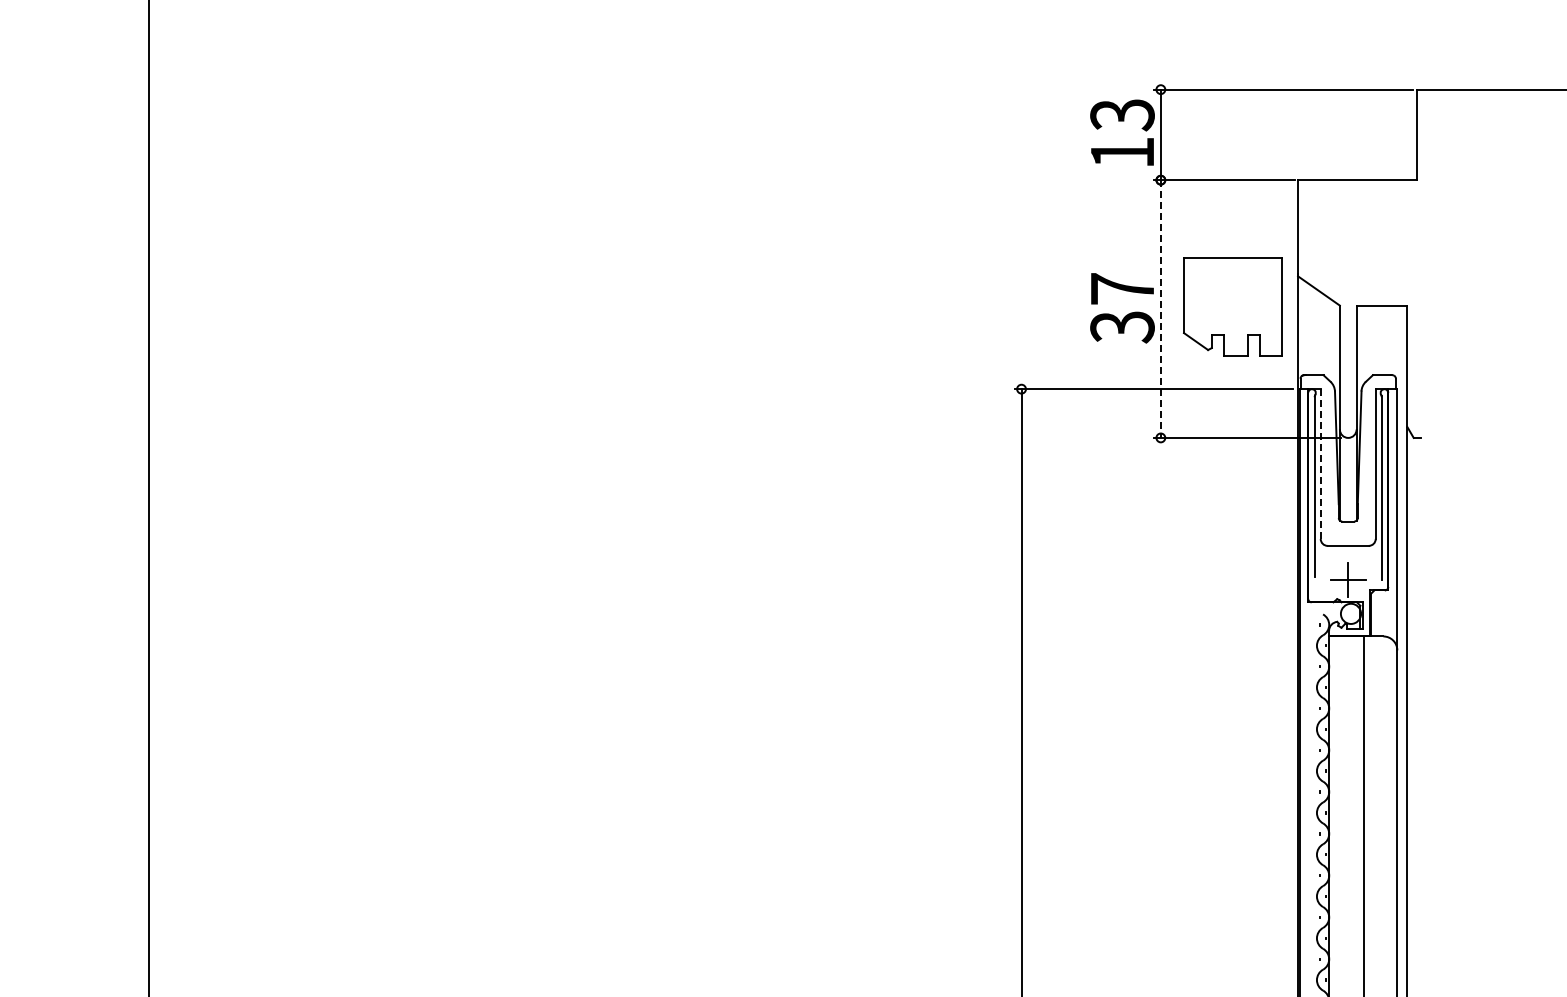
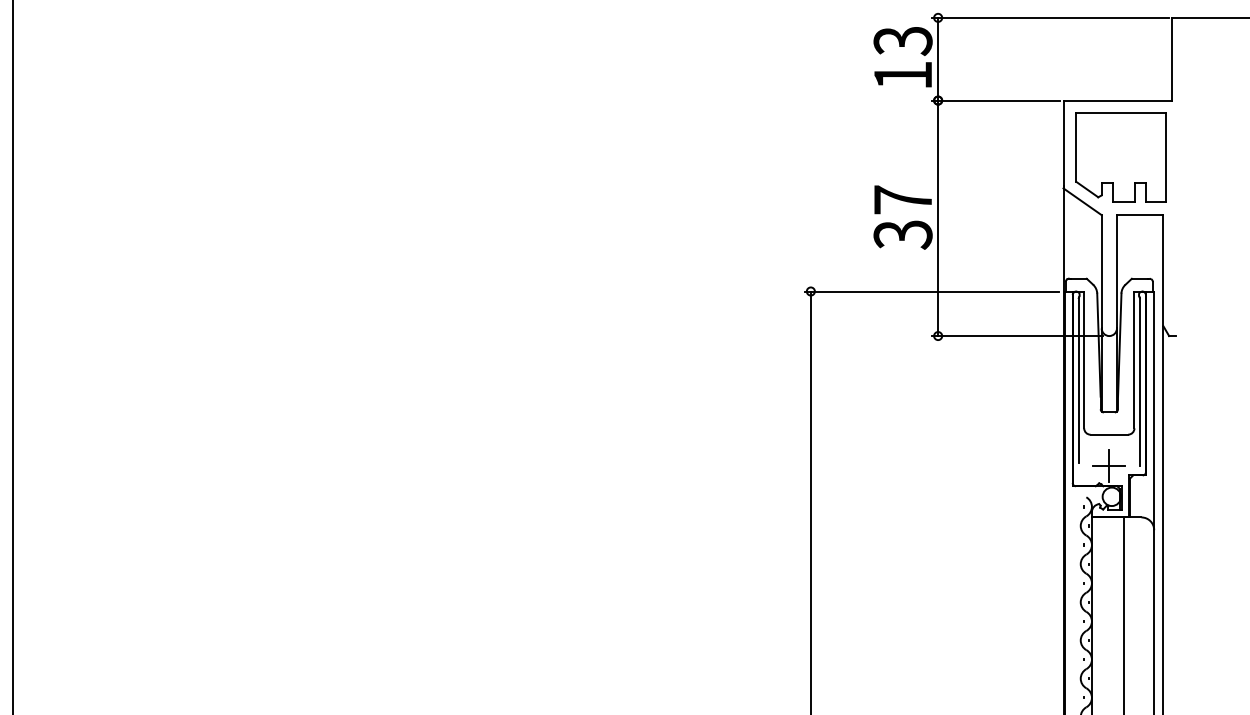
part: (1232, 306) -> (1120, 157), moved
line: (1160, 309) -> (937, 218), dashed -> solid
line: (1320, 464) -> (1083, 360), dashed -> solid

